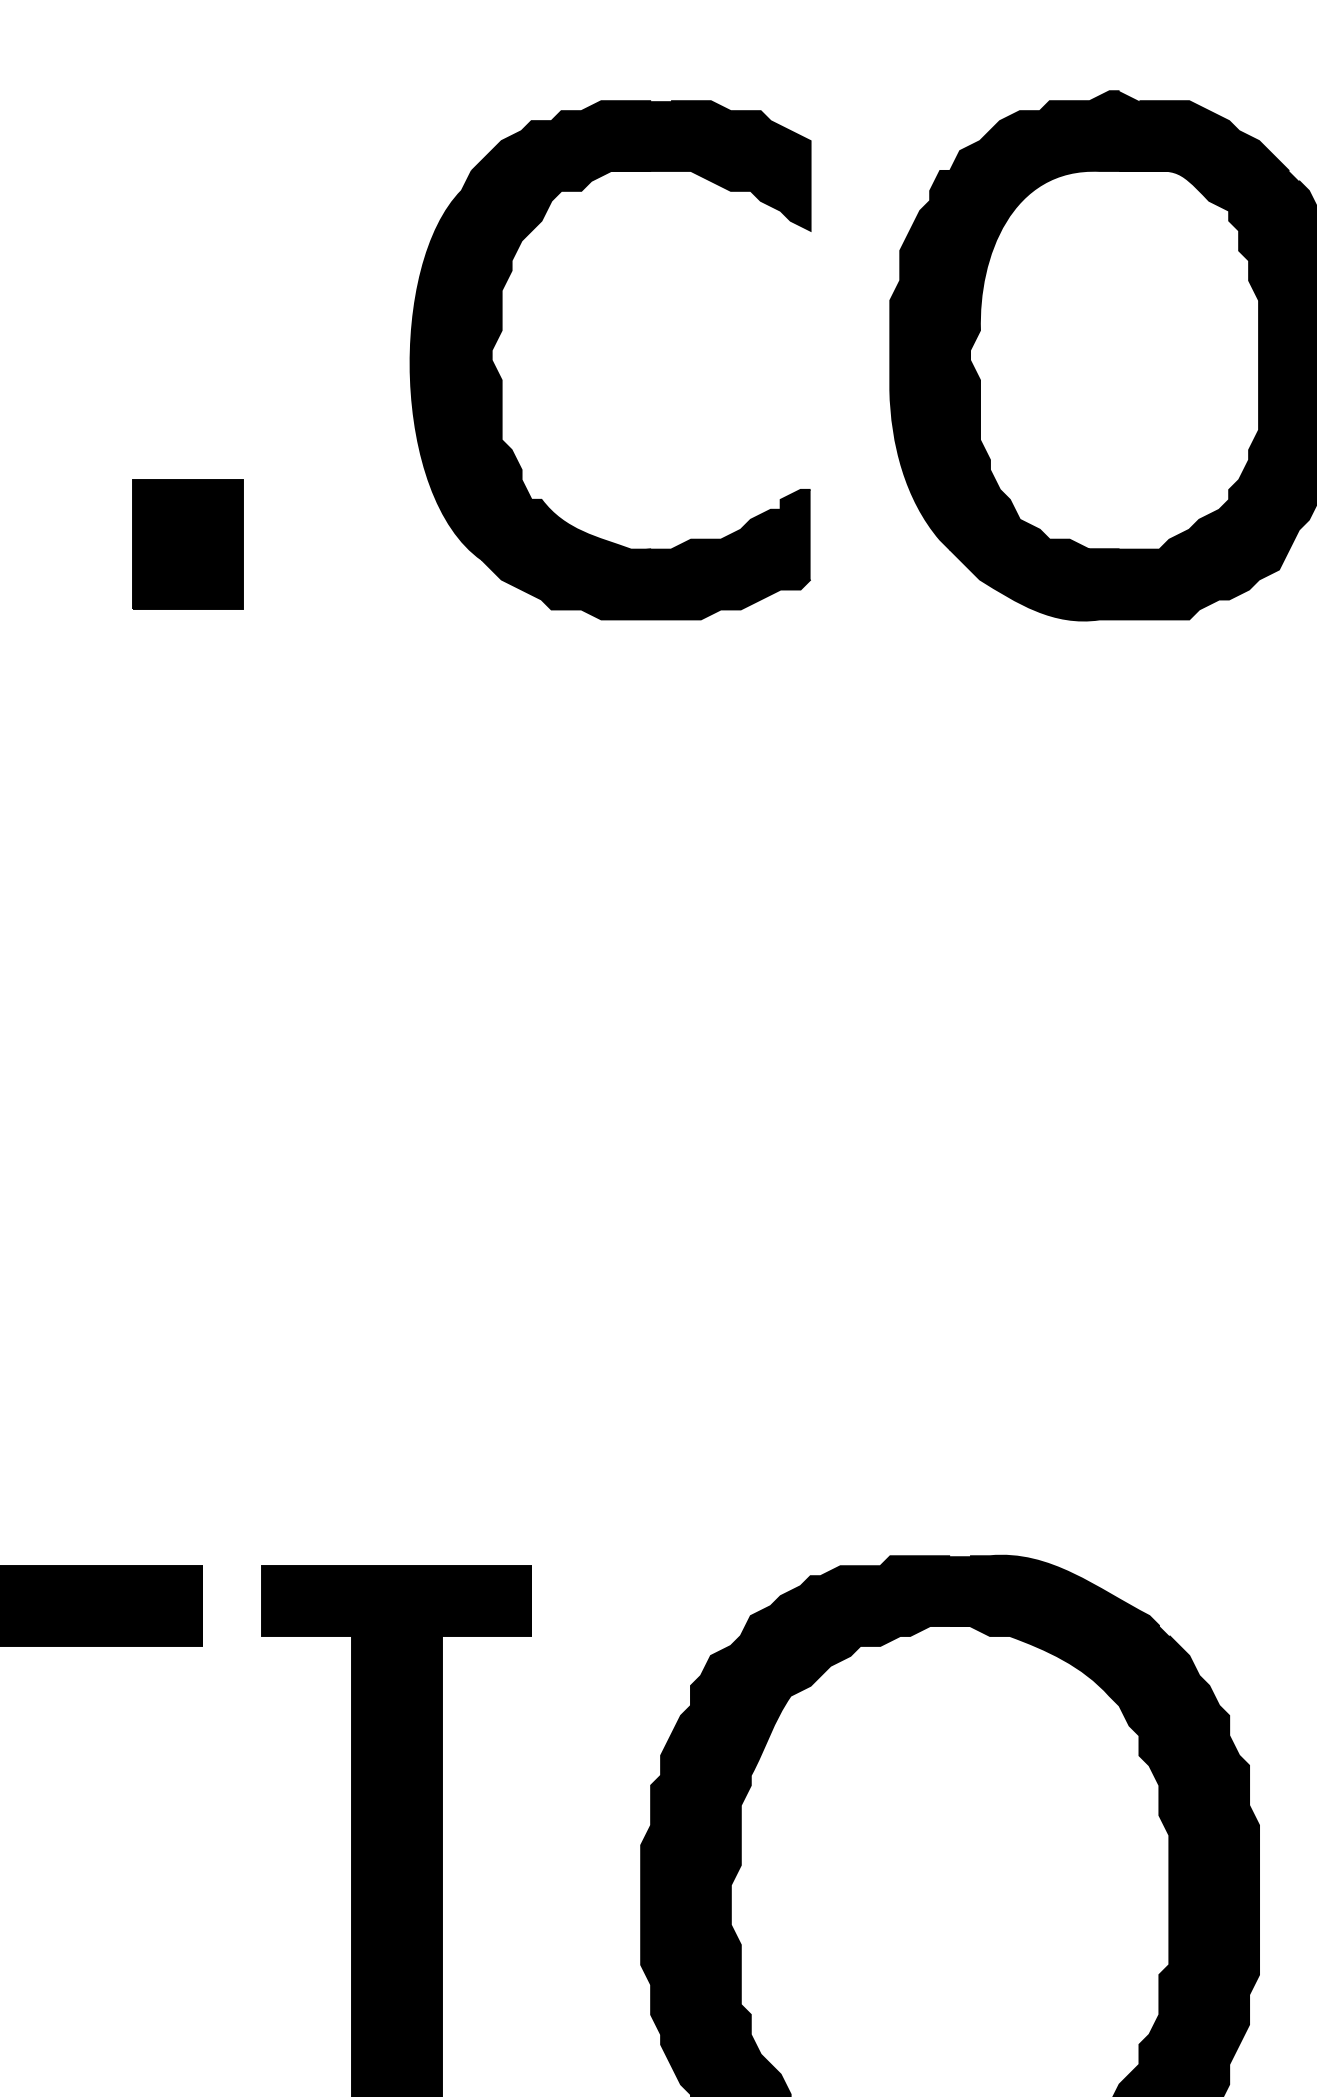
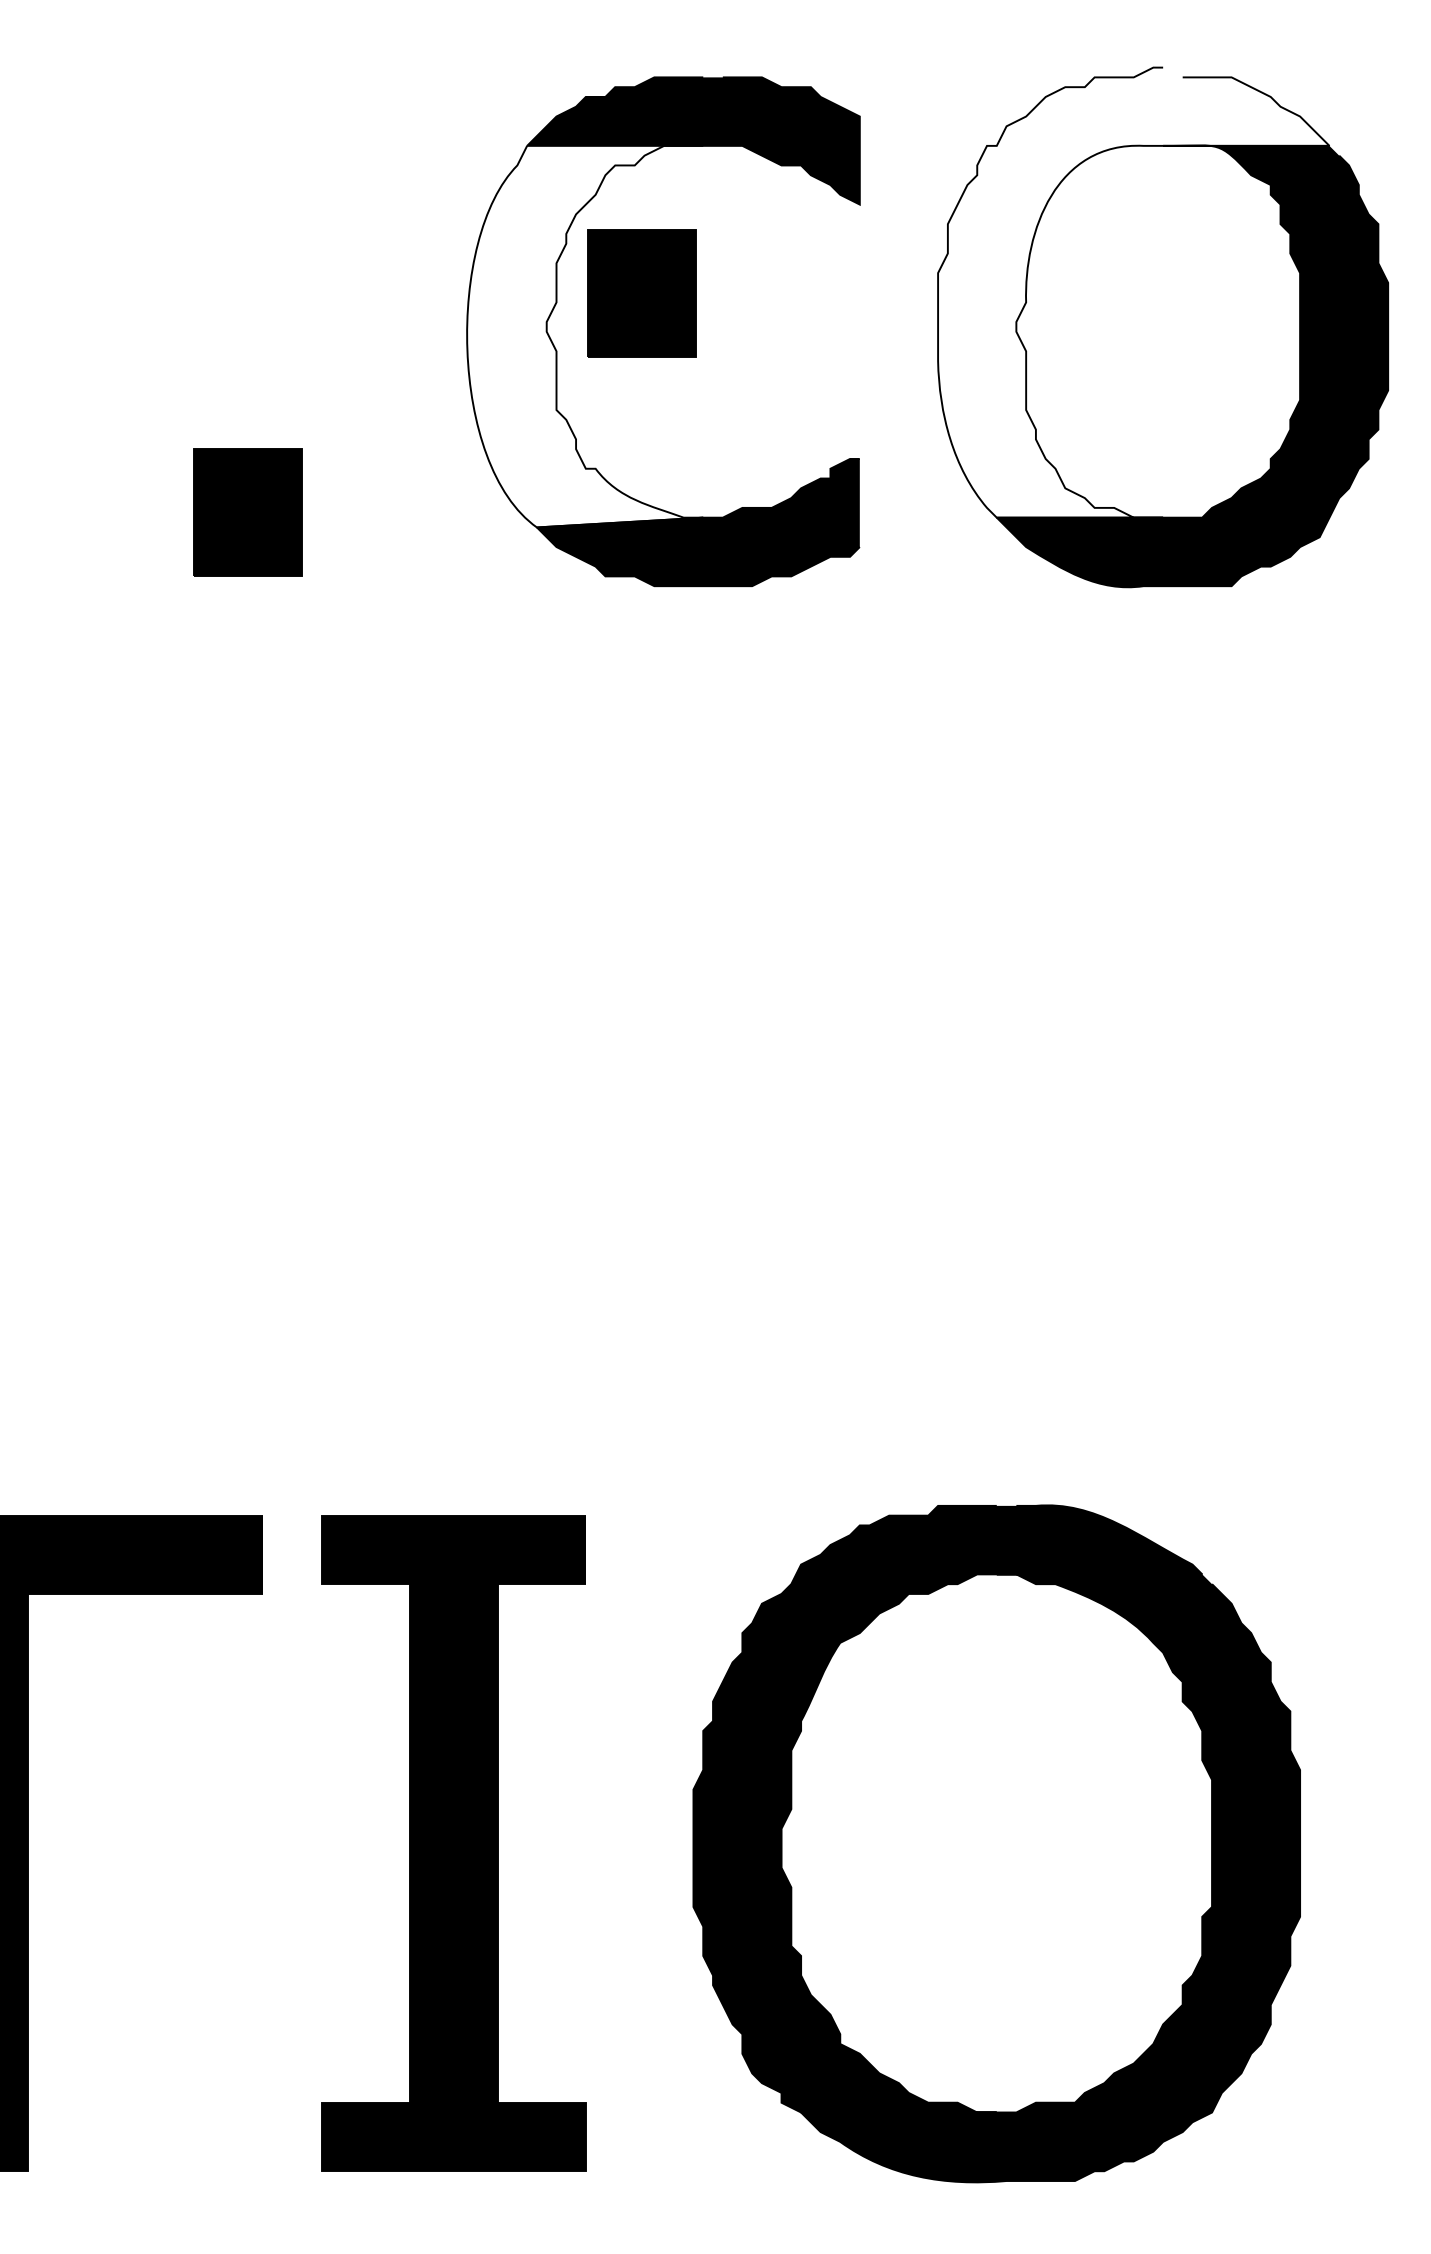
fill: (1089, 320) -> (1133, 292), removed
part: (588, 321) -> (641, 293), added
fill: (531, 365) -> (585, 336), removed

